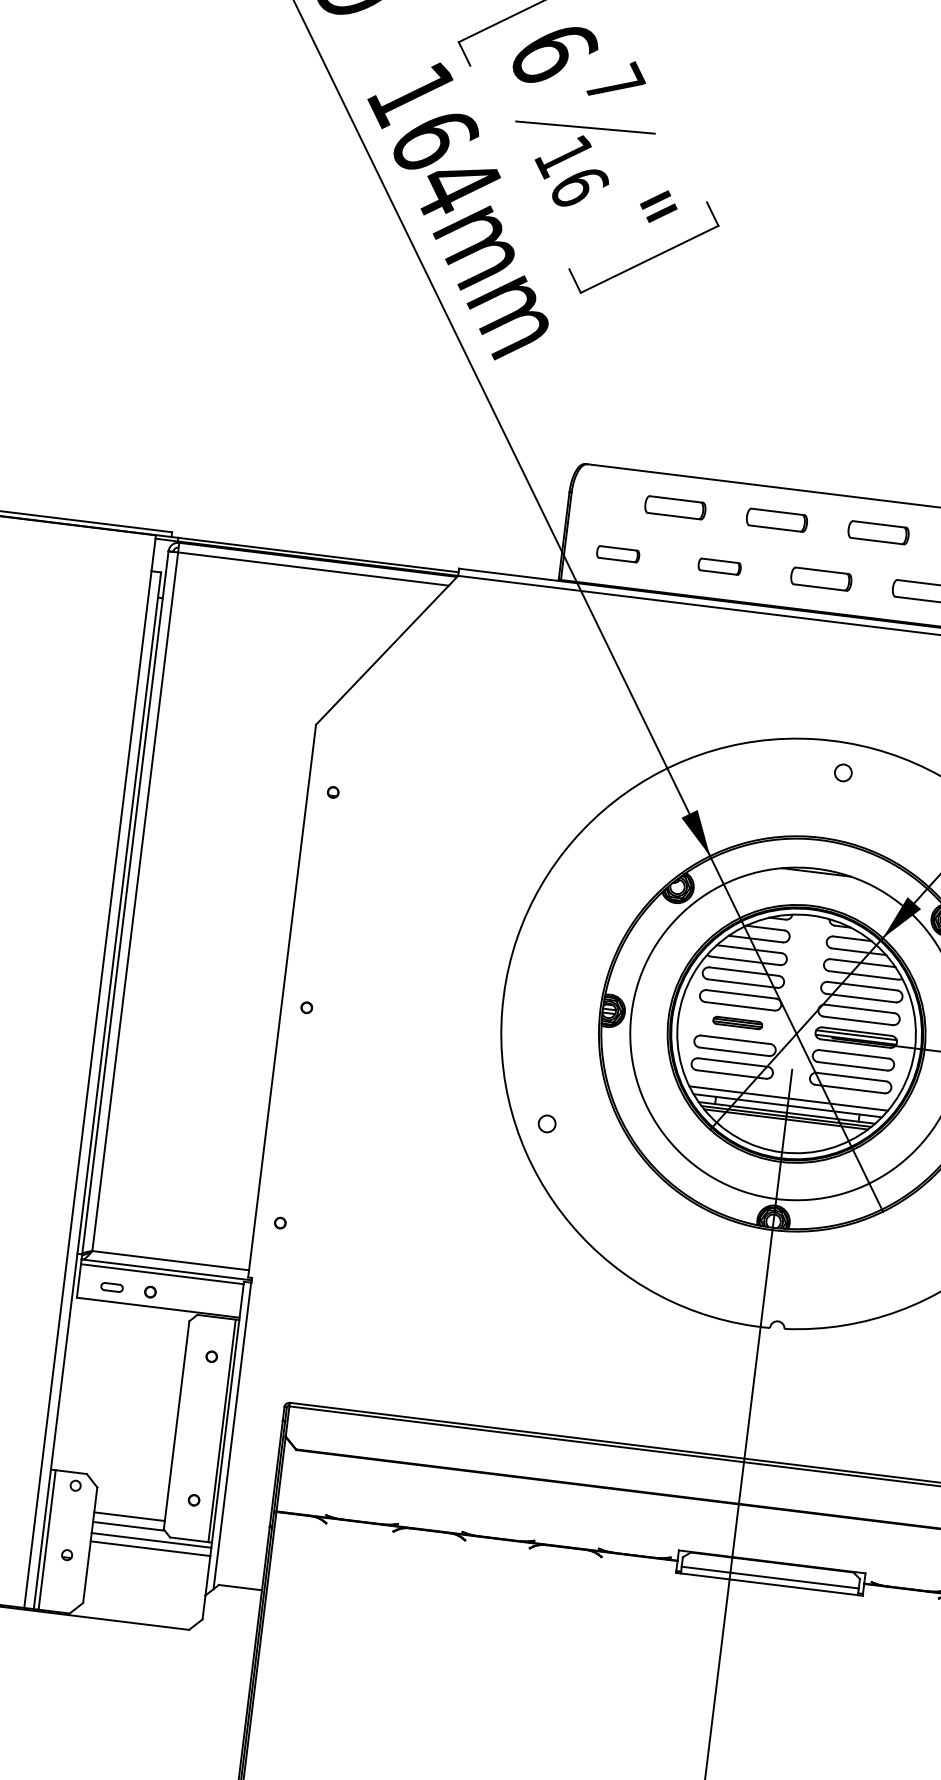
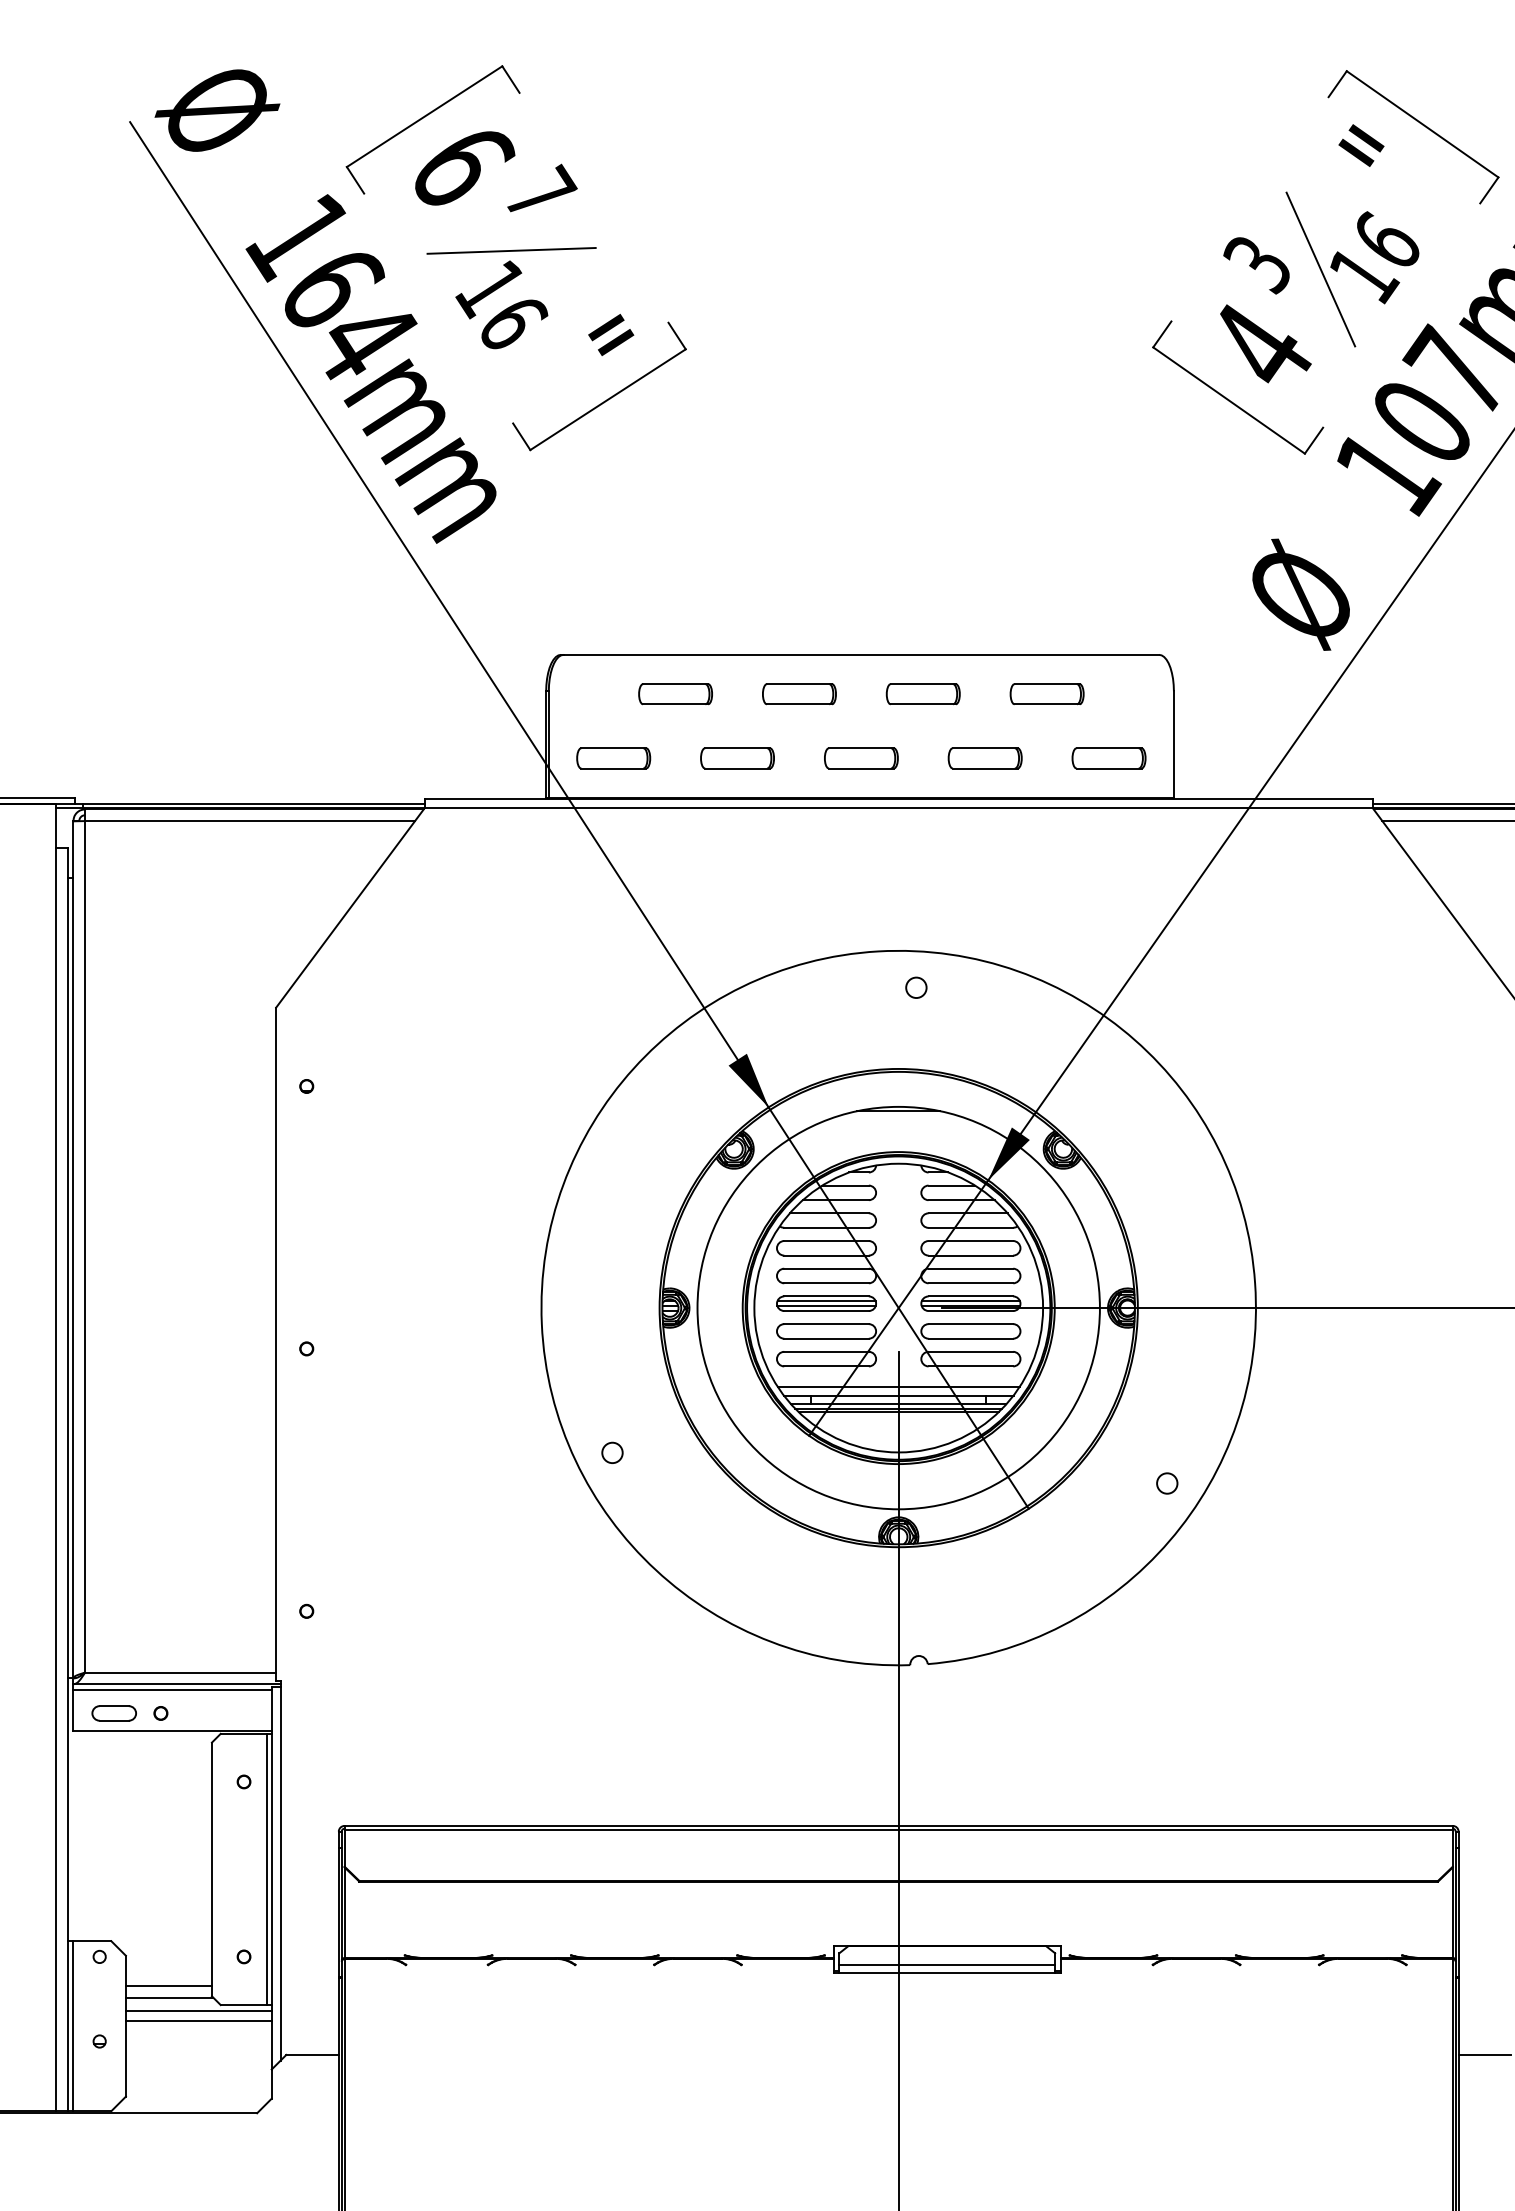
part: (617, 554) -> (613, 758), size x1.43
part: (719, 566) -> (737, 758), size x1.43
part: (737, 1022) -> (826, 1303), size x1.67
part: (111, 1287) -> (113, 1713), size x1.67

